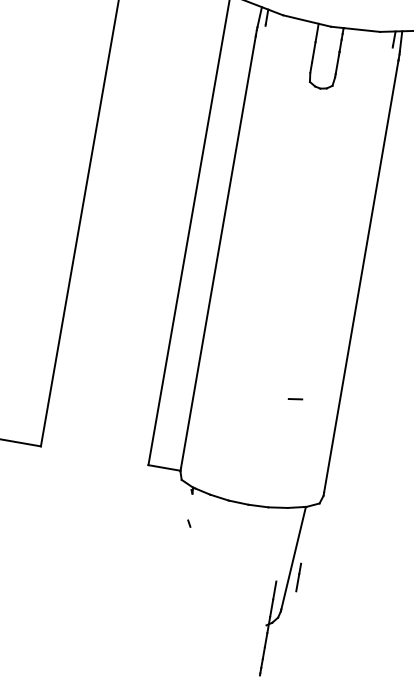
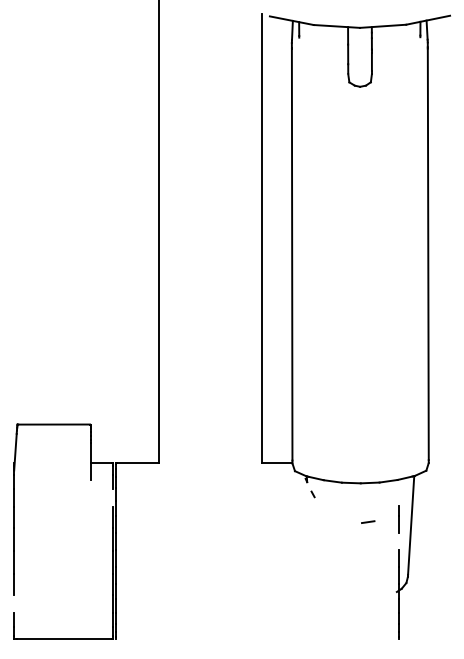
line: (295, 398) -> (368, 521), moved
line: (188, 523) -> (312, 494), moved
line: (298, 577) -> (398, 519), moved

